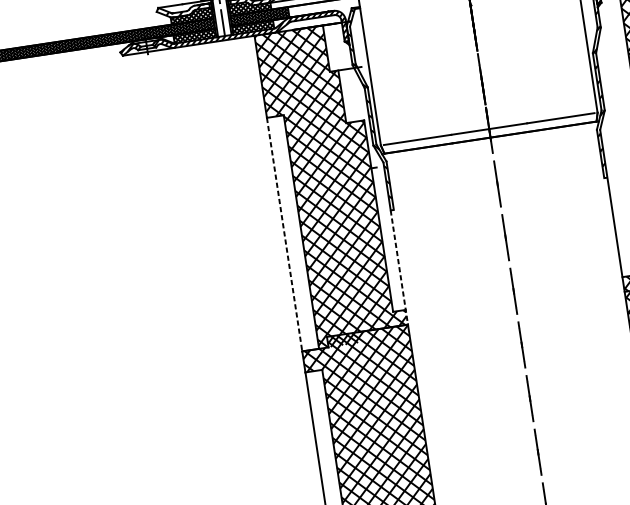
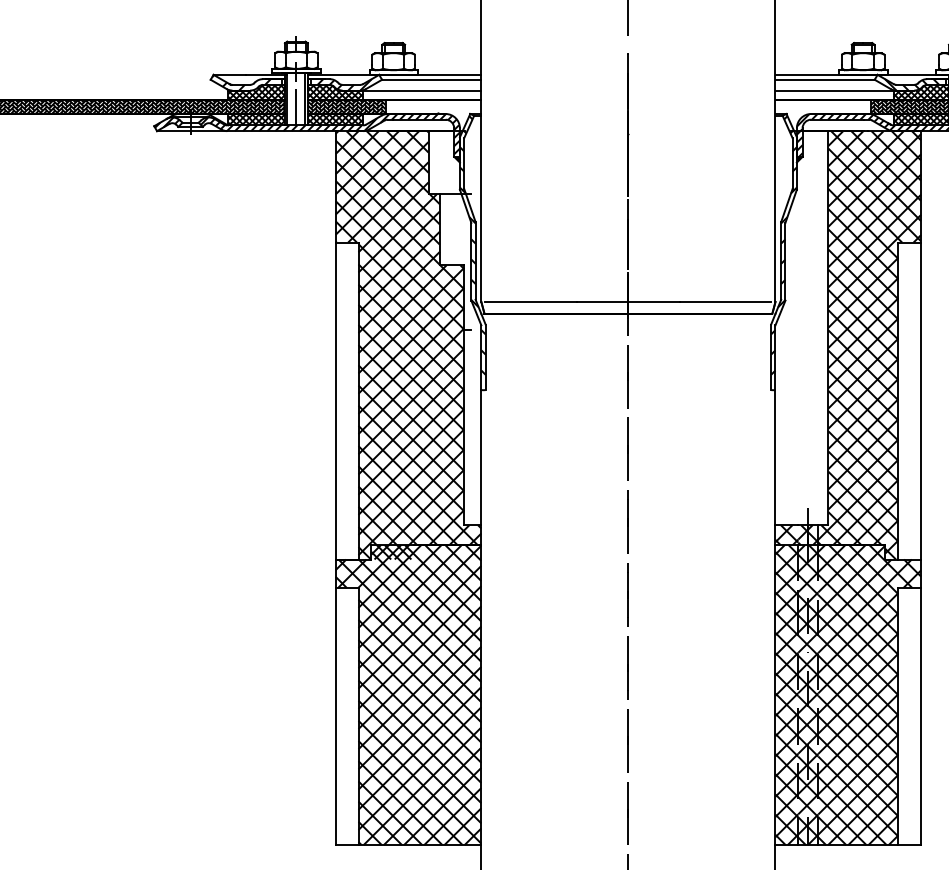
line: (284, 235) -> (335, 401), dashed -> solid
line: (399, 267) -> (481, 467), dashed -> solid

